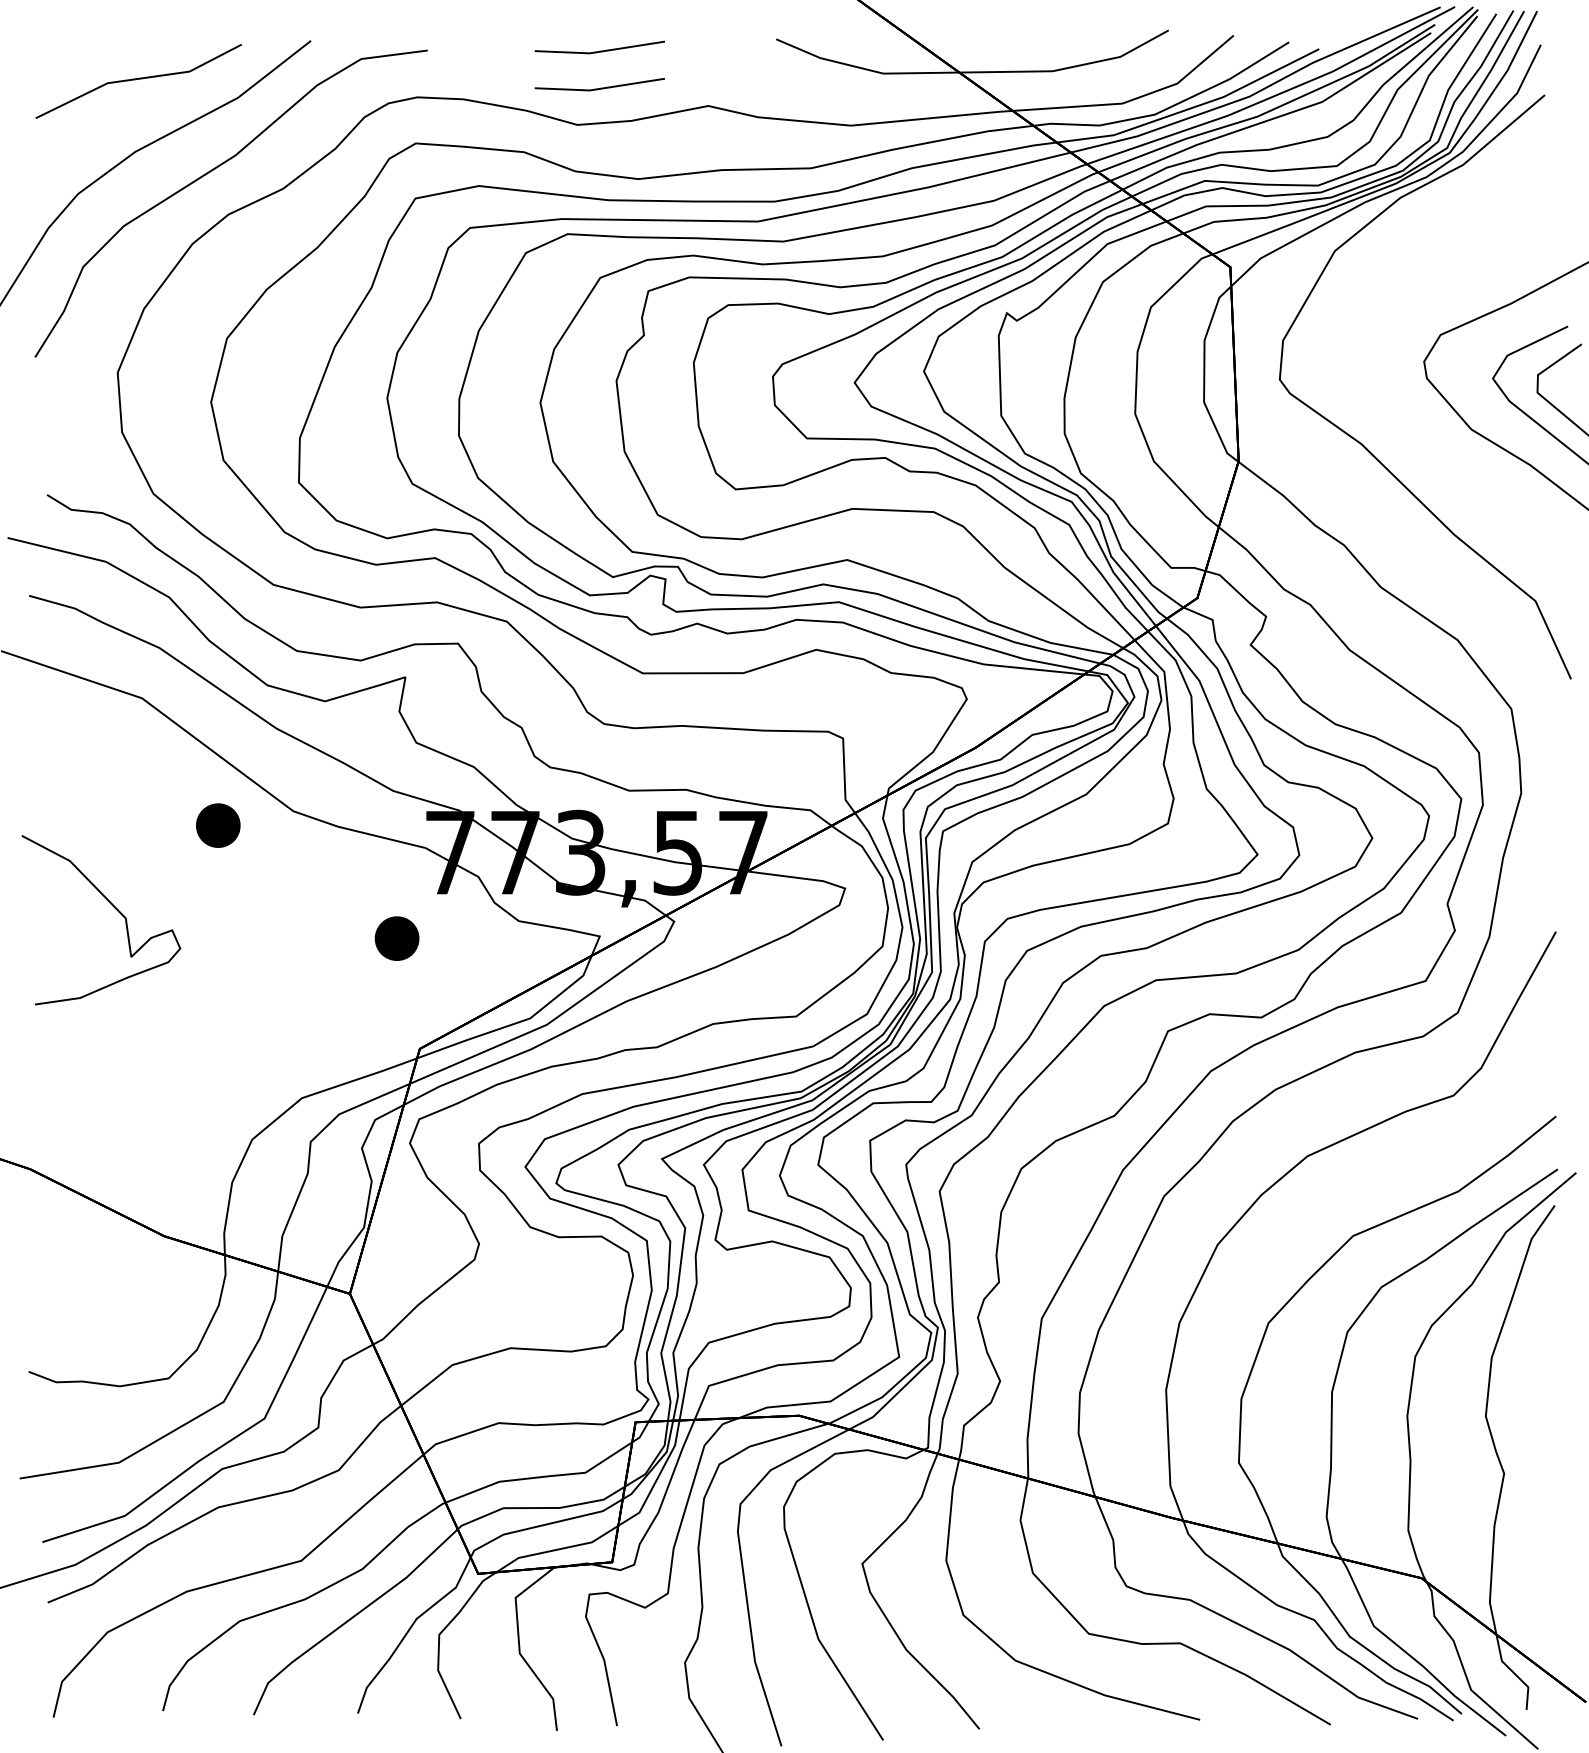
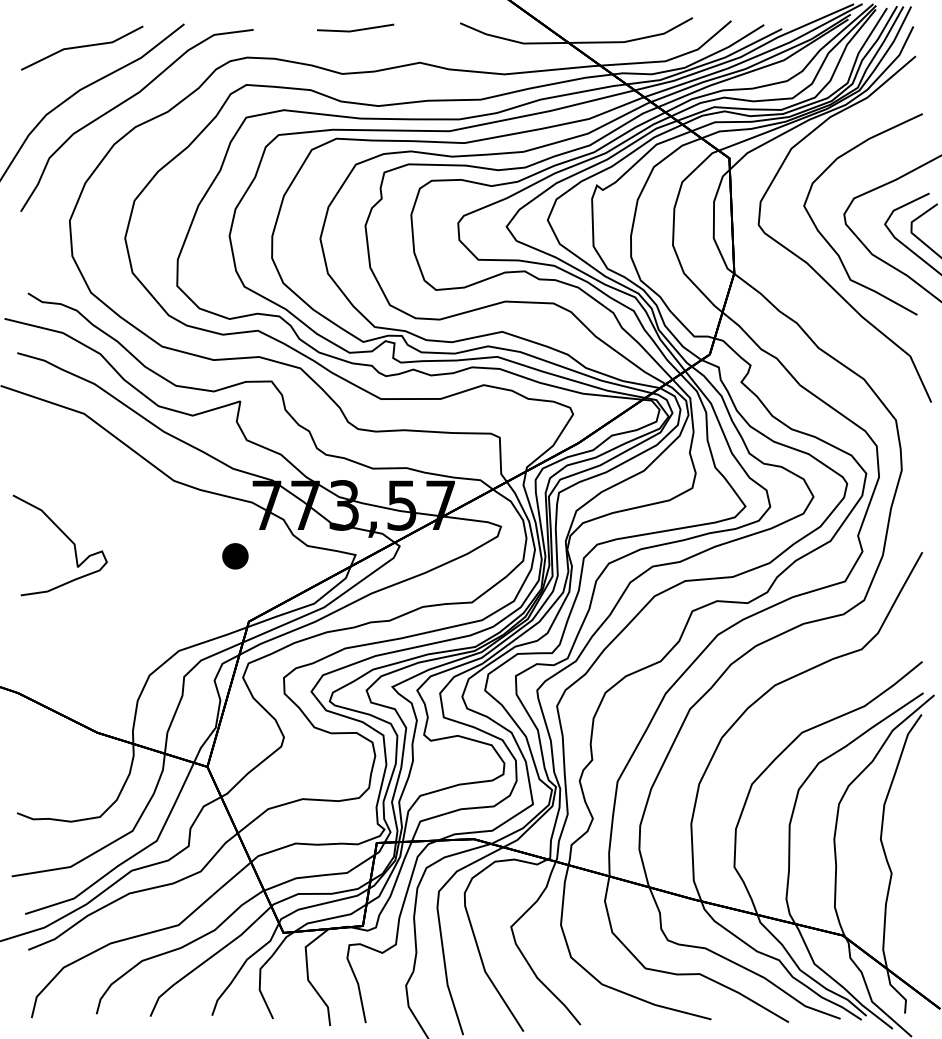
line: (599, 87) -> (355, 51), removed
curve: (1397, 407) -> (828, 241), added
part: (218, 825) -> (129, 489), removed

